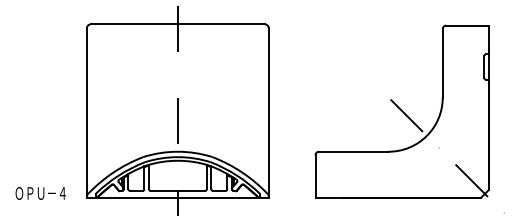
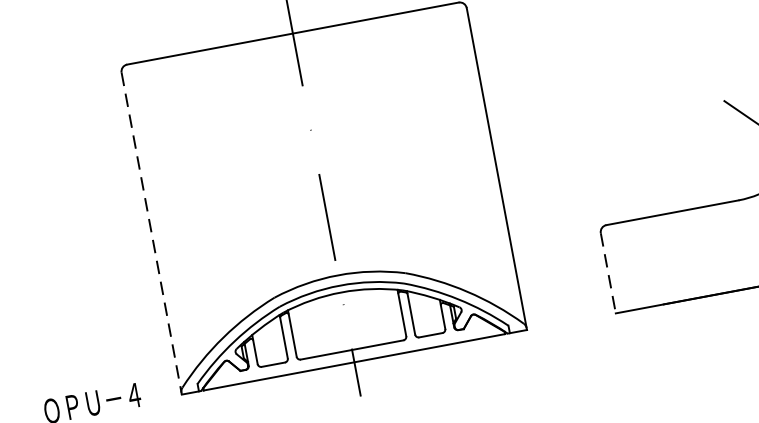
line: (87, 112) -> (152, 232), solid -> dashed
line: (315, 176) -> (608, 273), solid -> dashed

